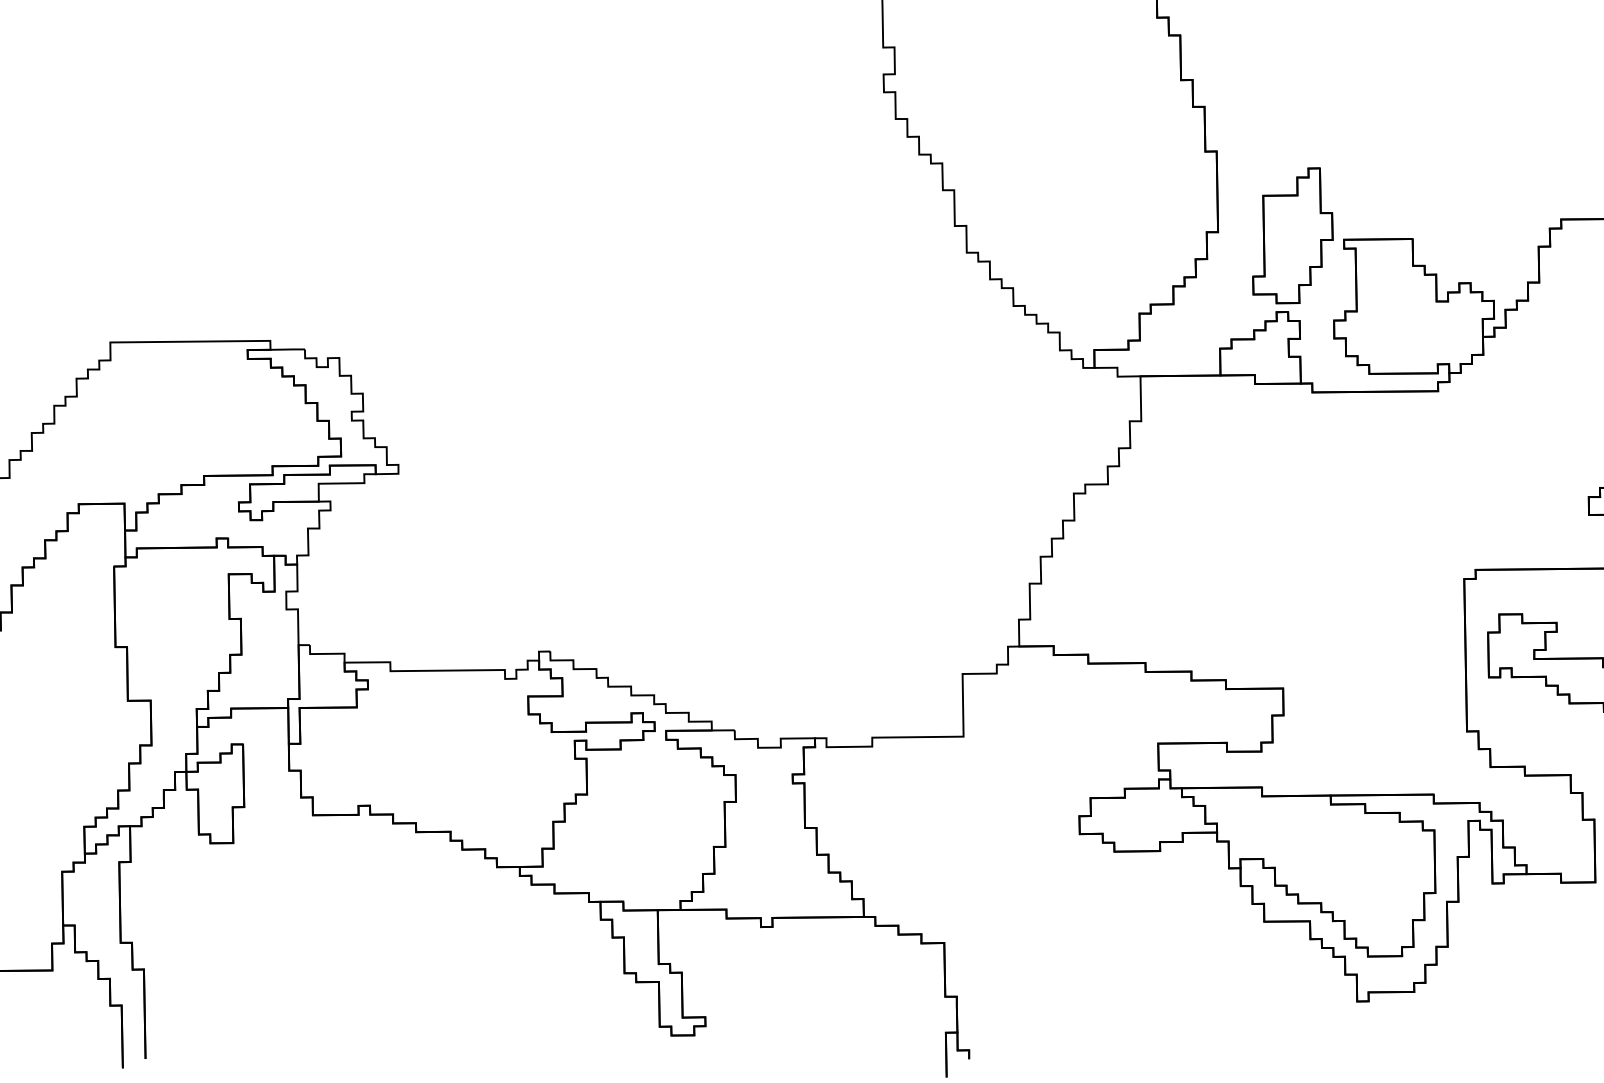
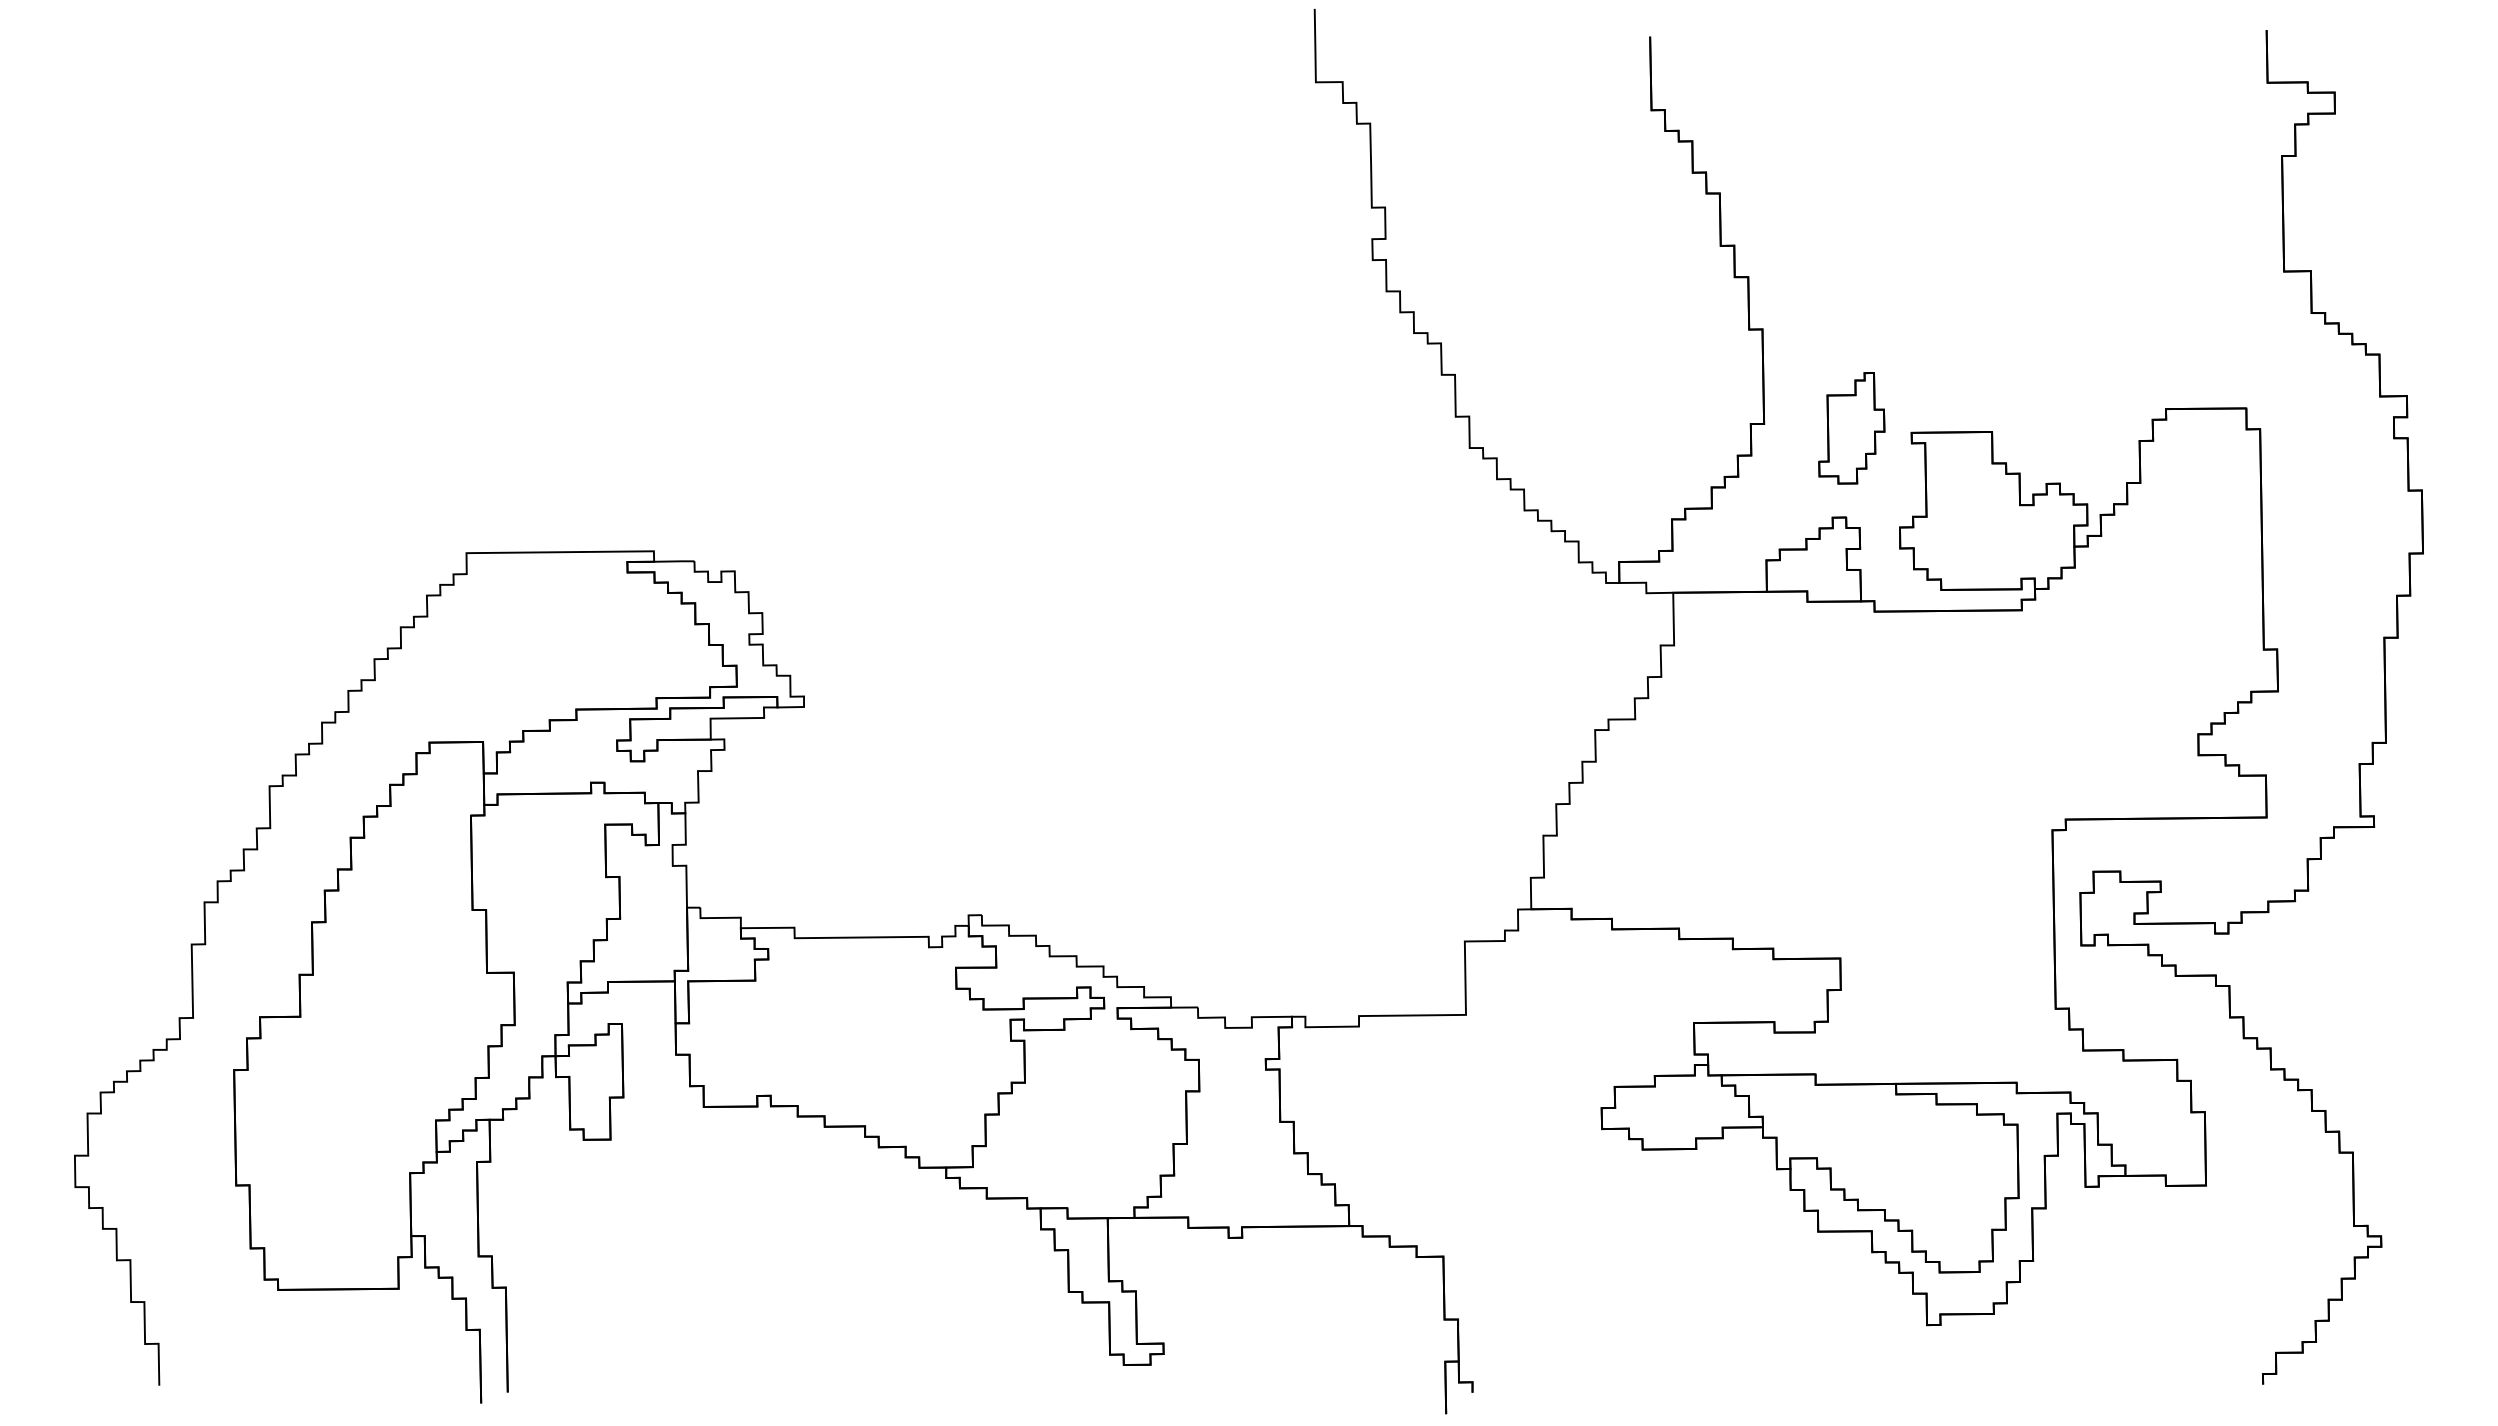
part: (1292, 236) -> (1851, 428), size x0.7

